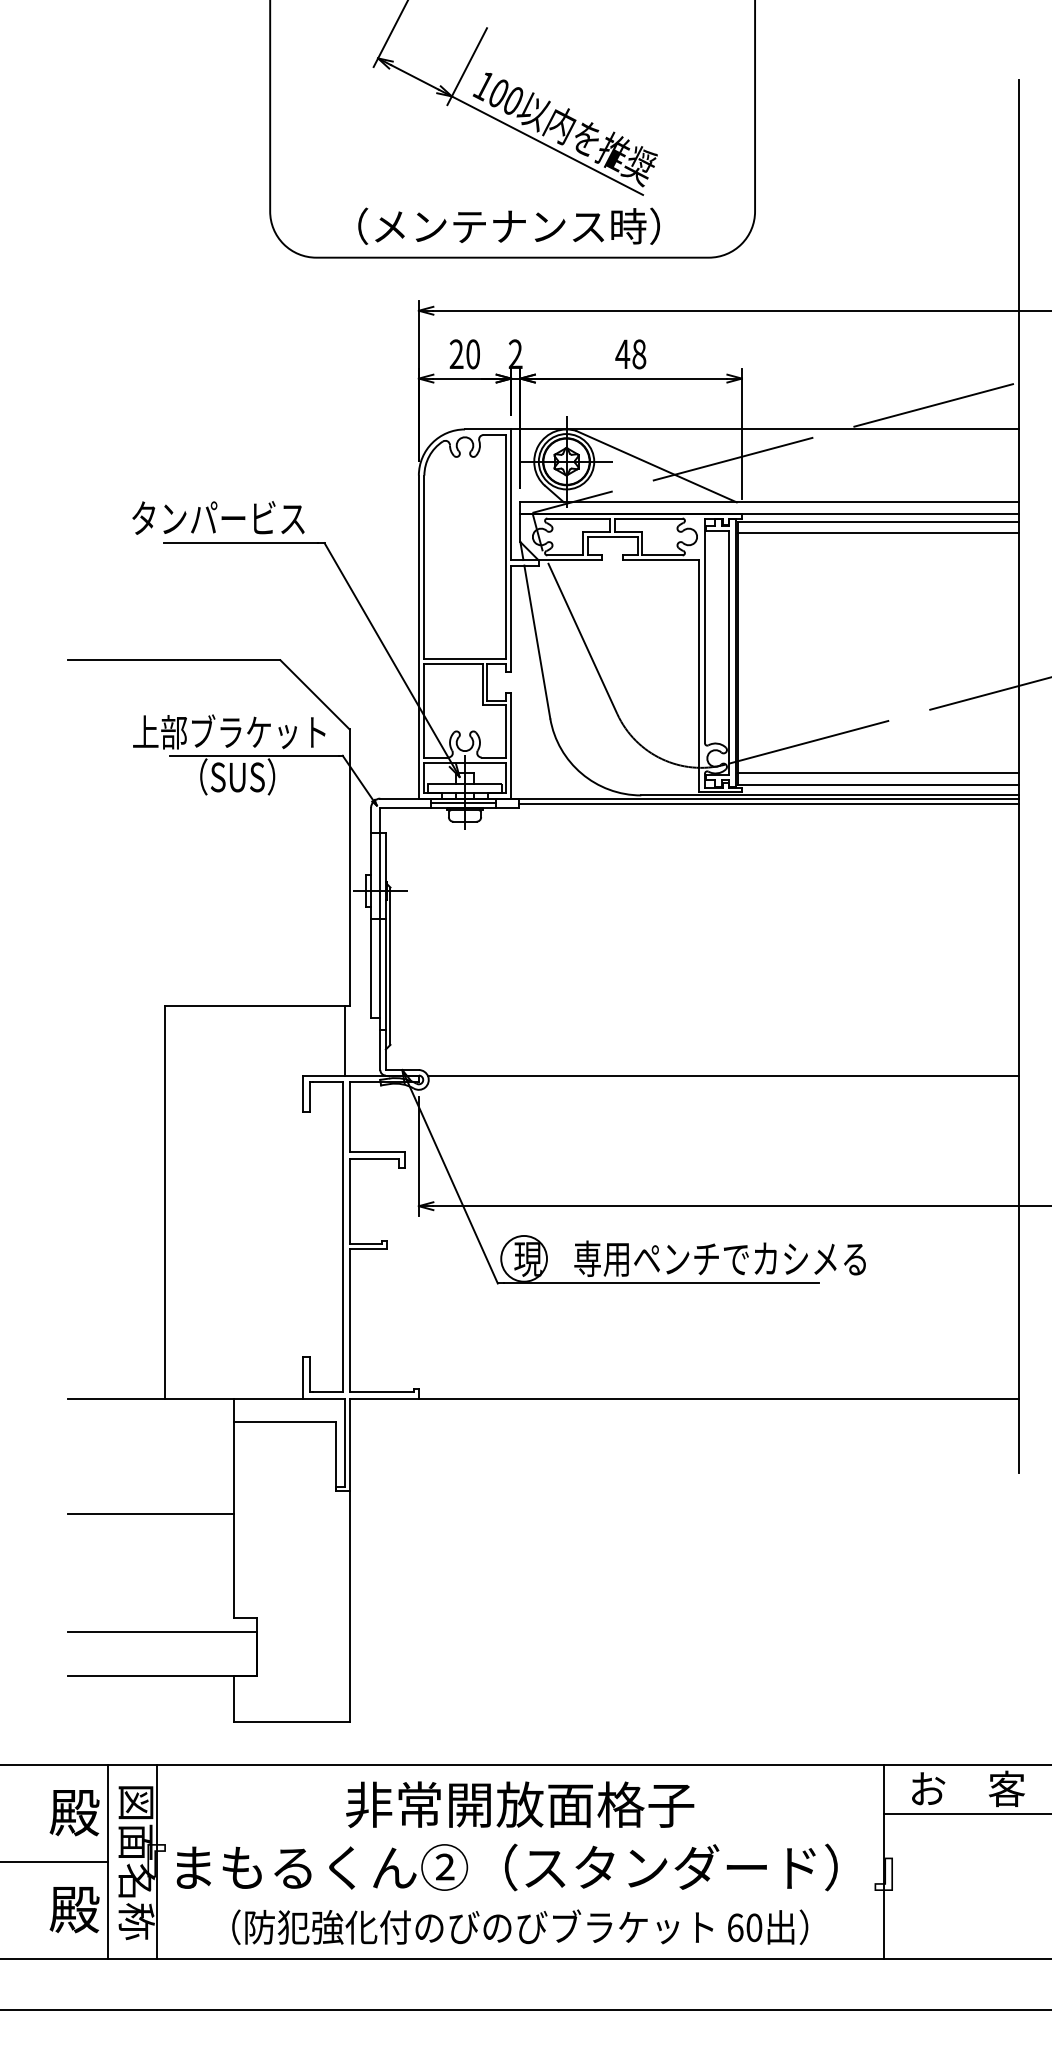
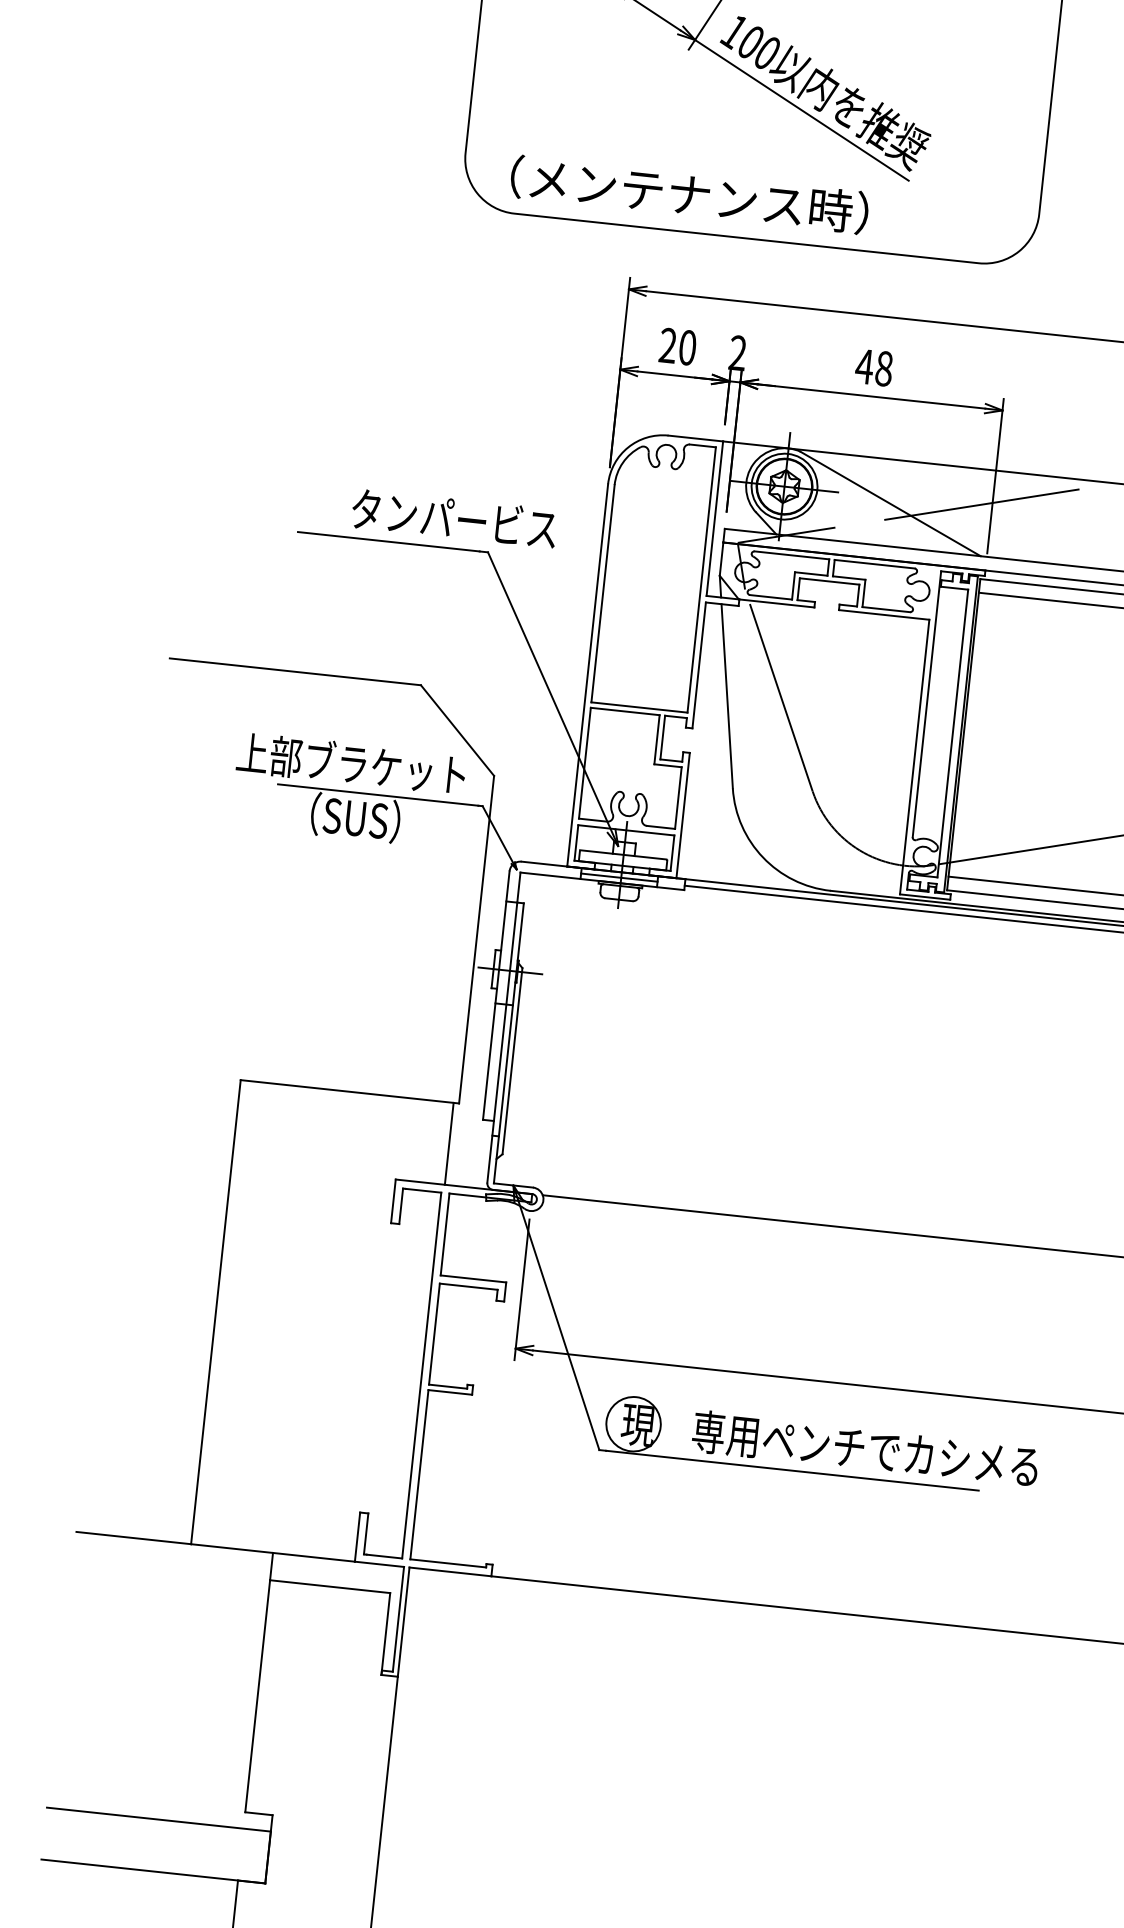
text: (508, 225) -> (688, 193), moved
text: (218, 517) -> (454, 518), moved
line: (151, 1514) -> (160, 1679), removed

